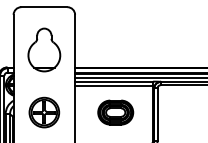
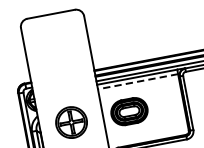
part: (44, 49) -> (59, 57), removed
line: (113, 86) -> (137, 82), solid -> dashed
part: (115, 112) -> (129, 111), moved

